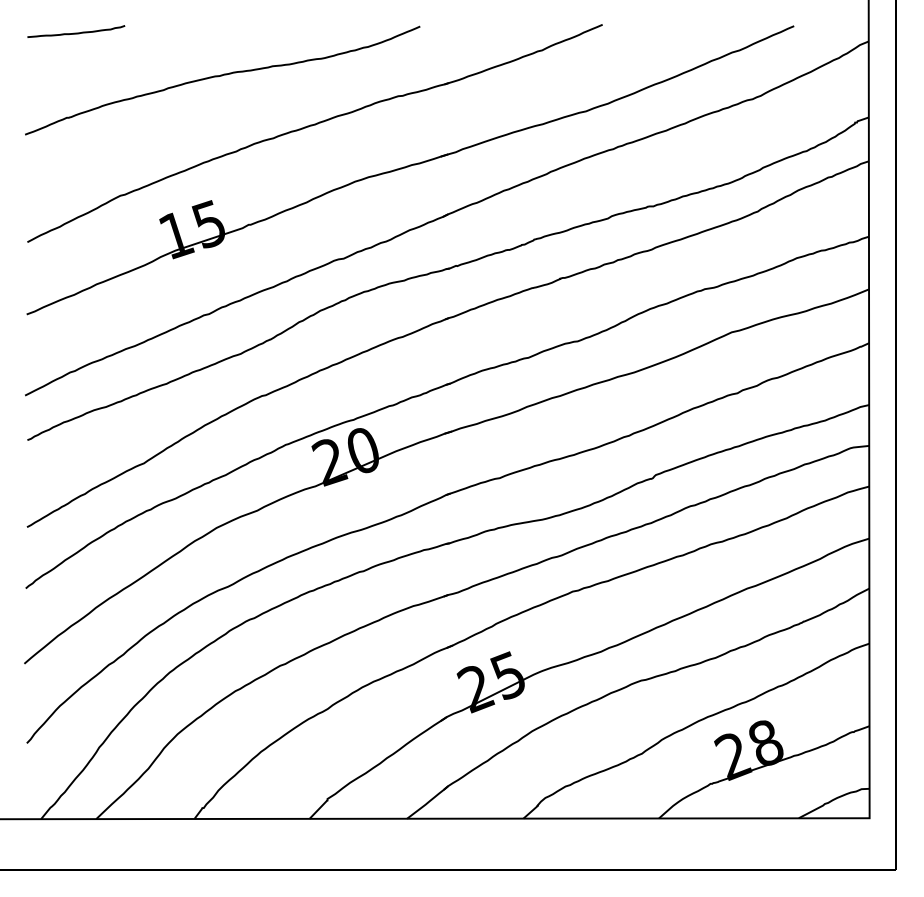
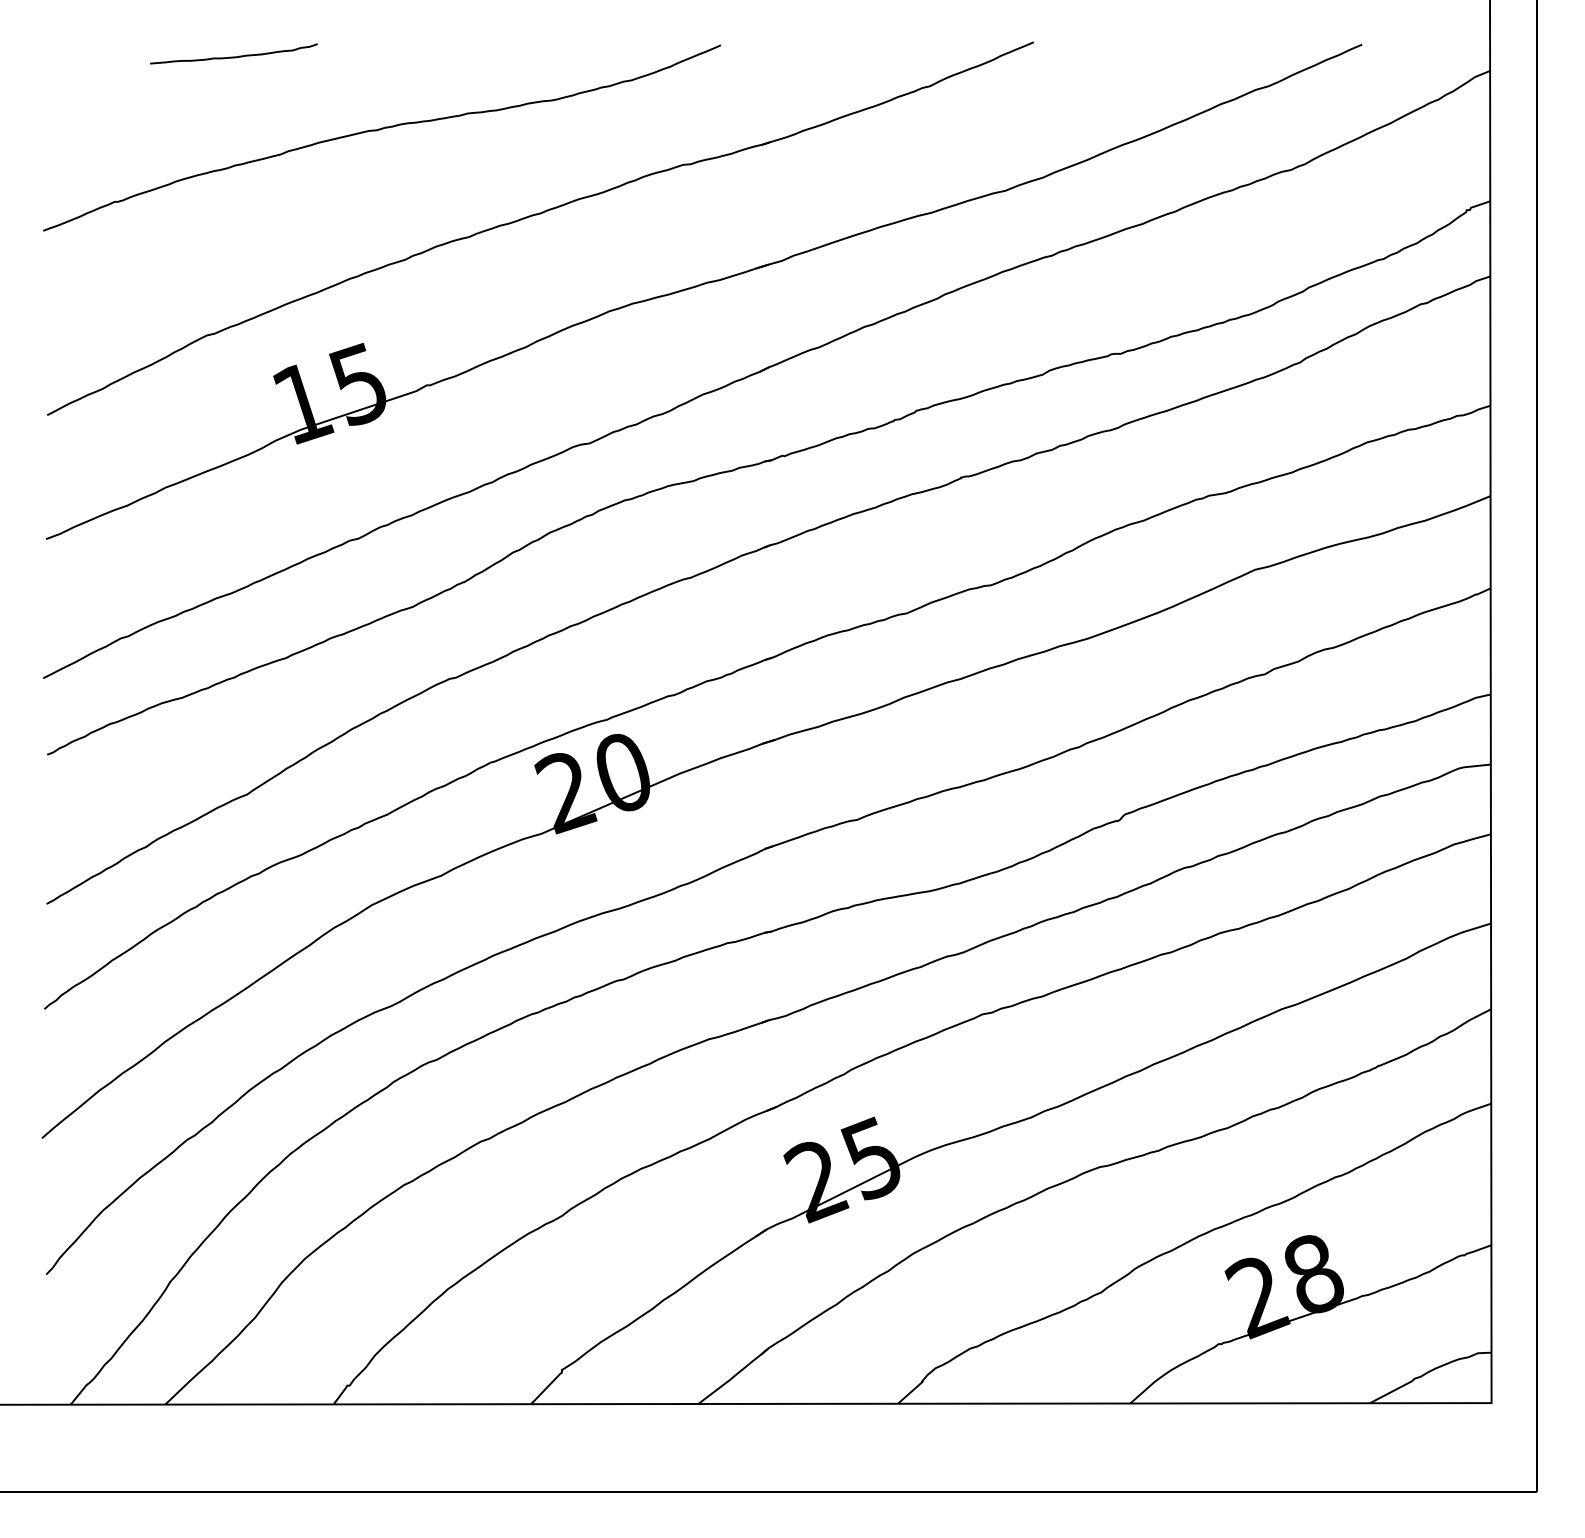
curve: (76, 32) -> (234, 55), moved

